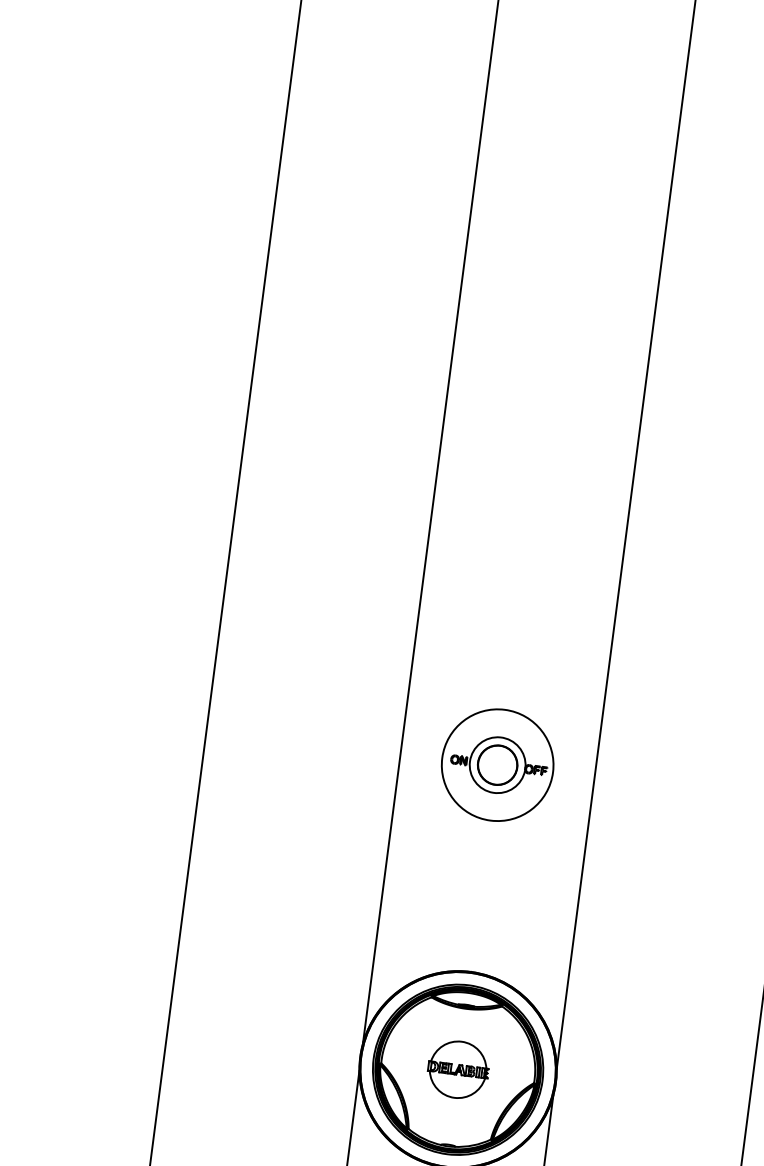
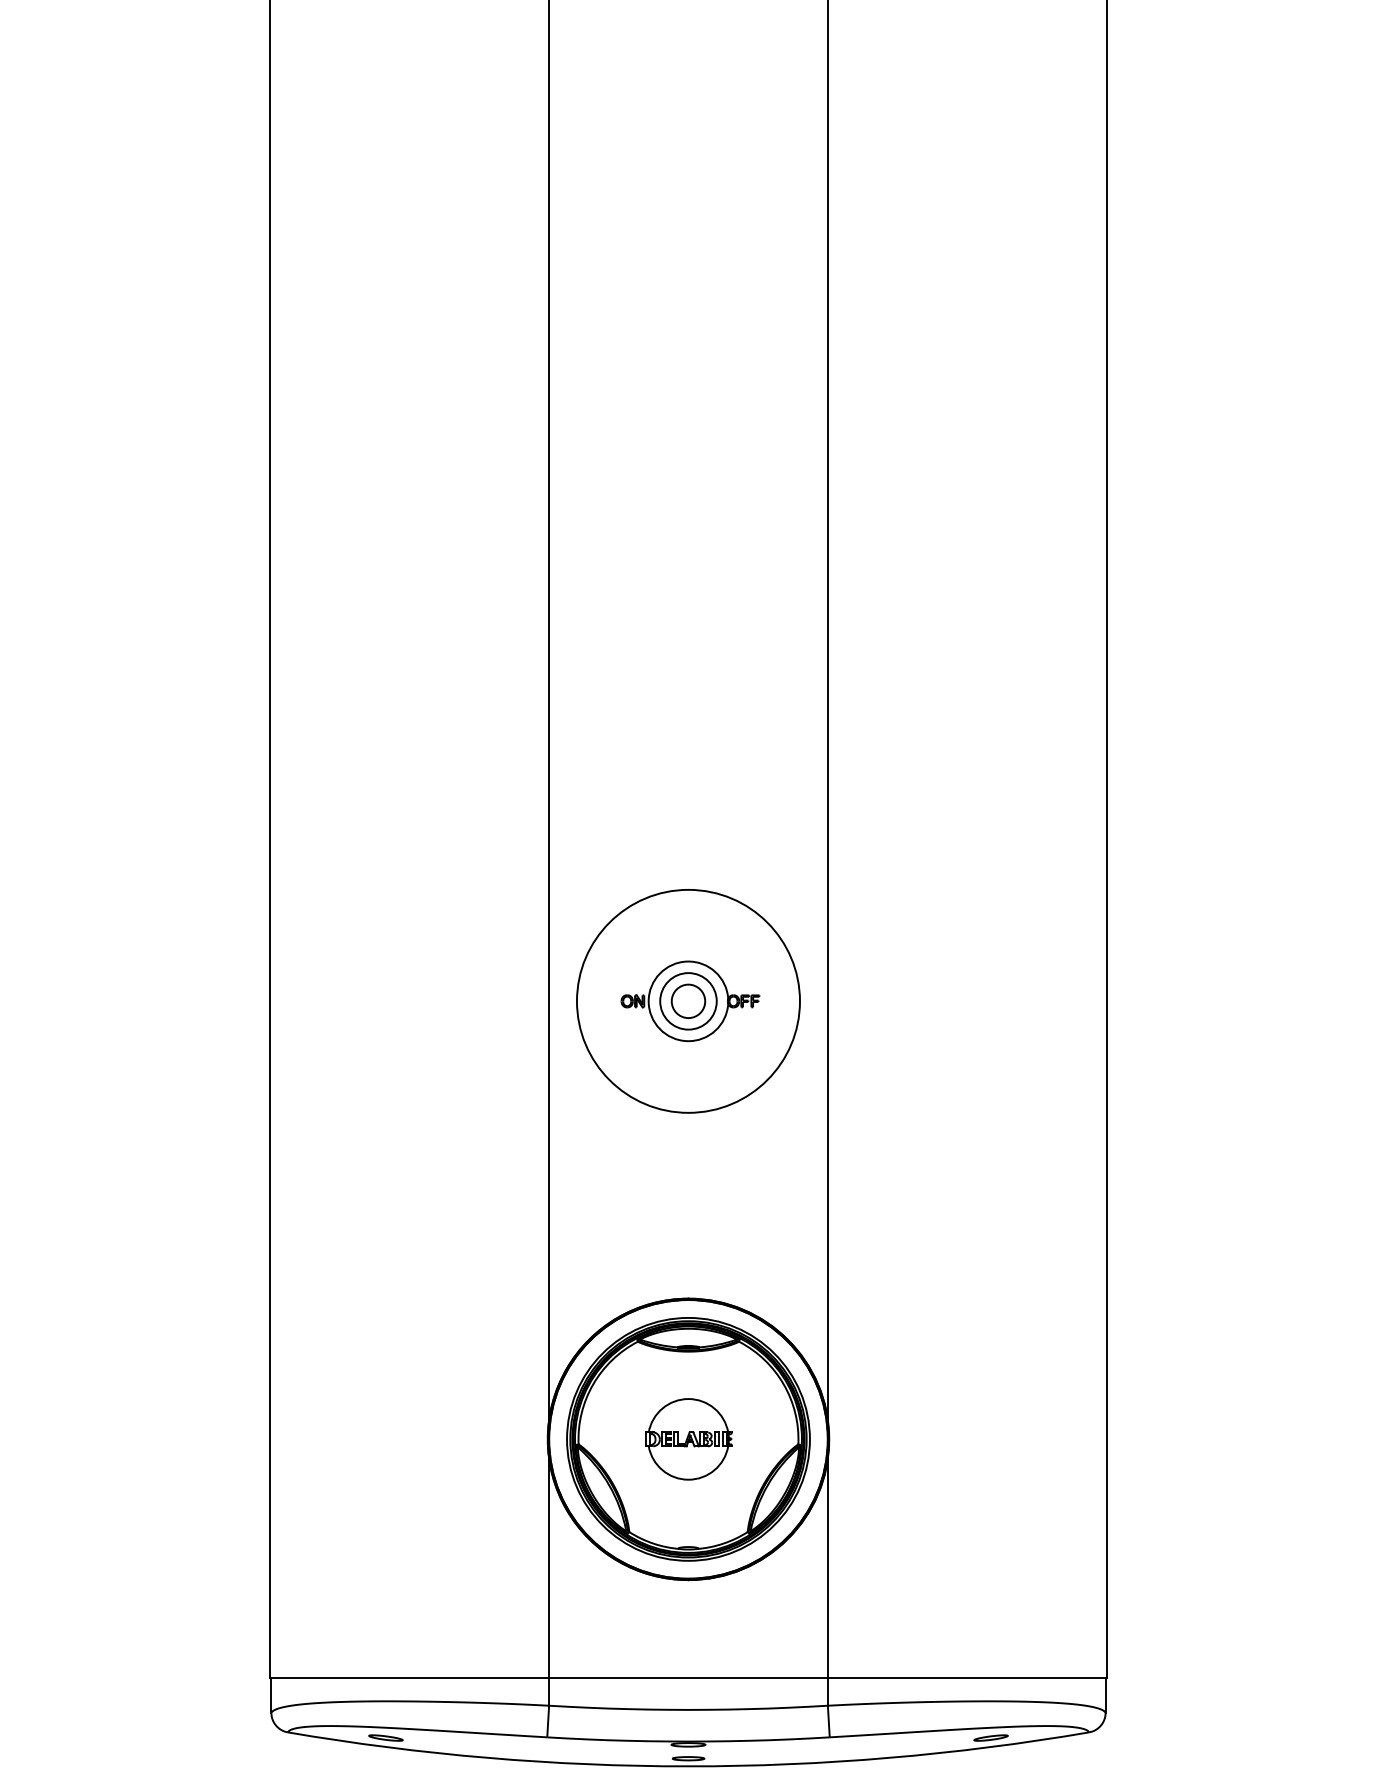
circle: (497, 765) -> (688, 1001), size x0.6
circle: (497, 765) -> (688, 1001), size x1.4

